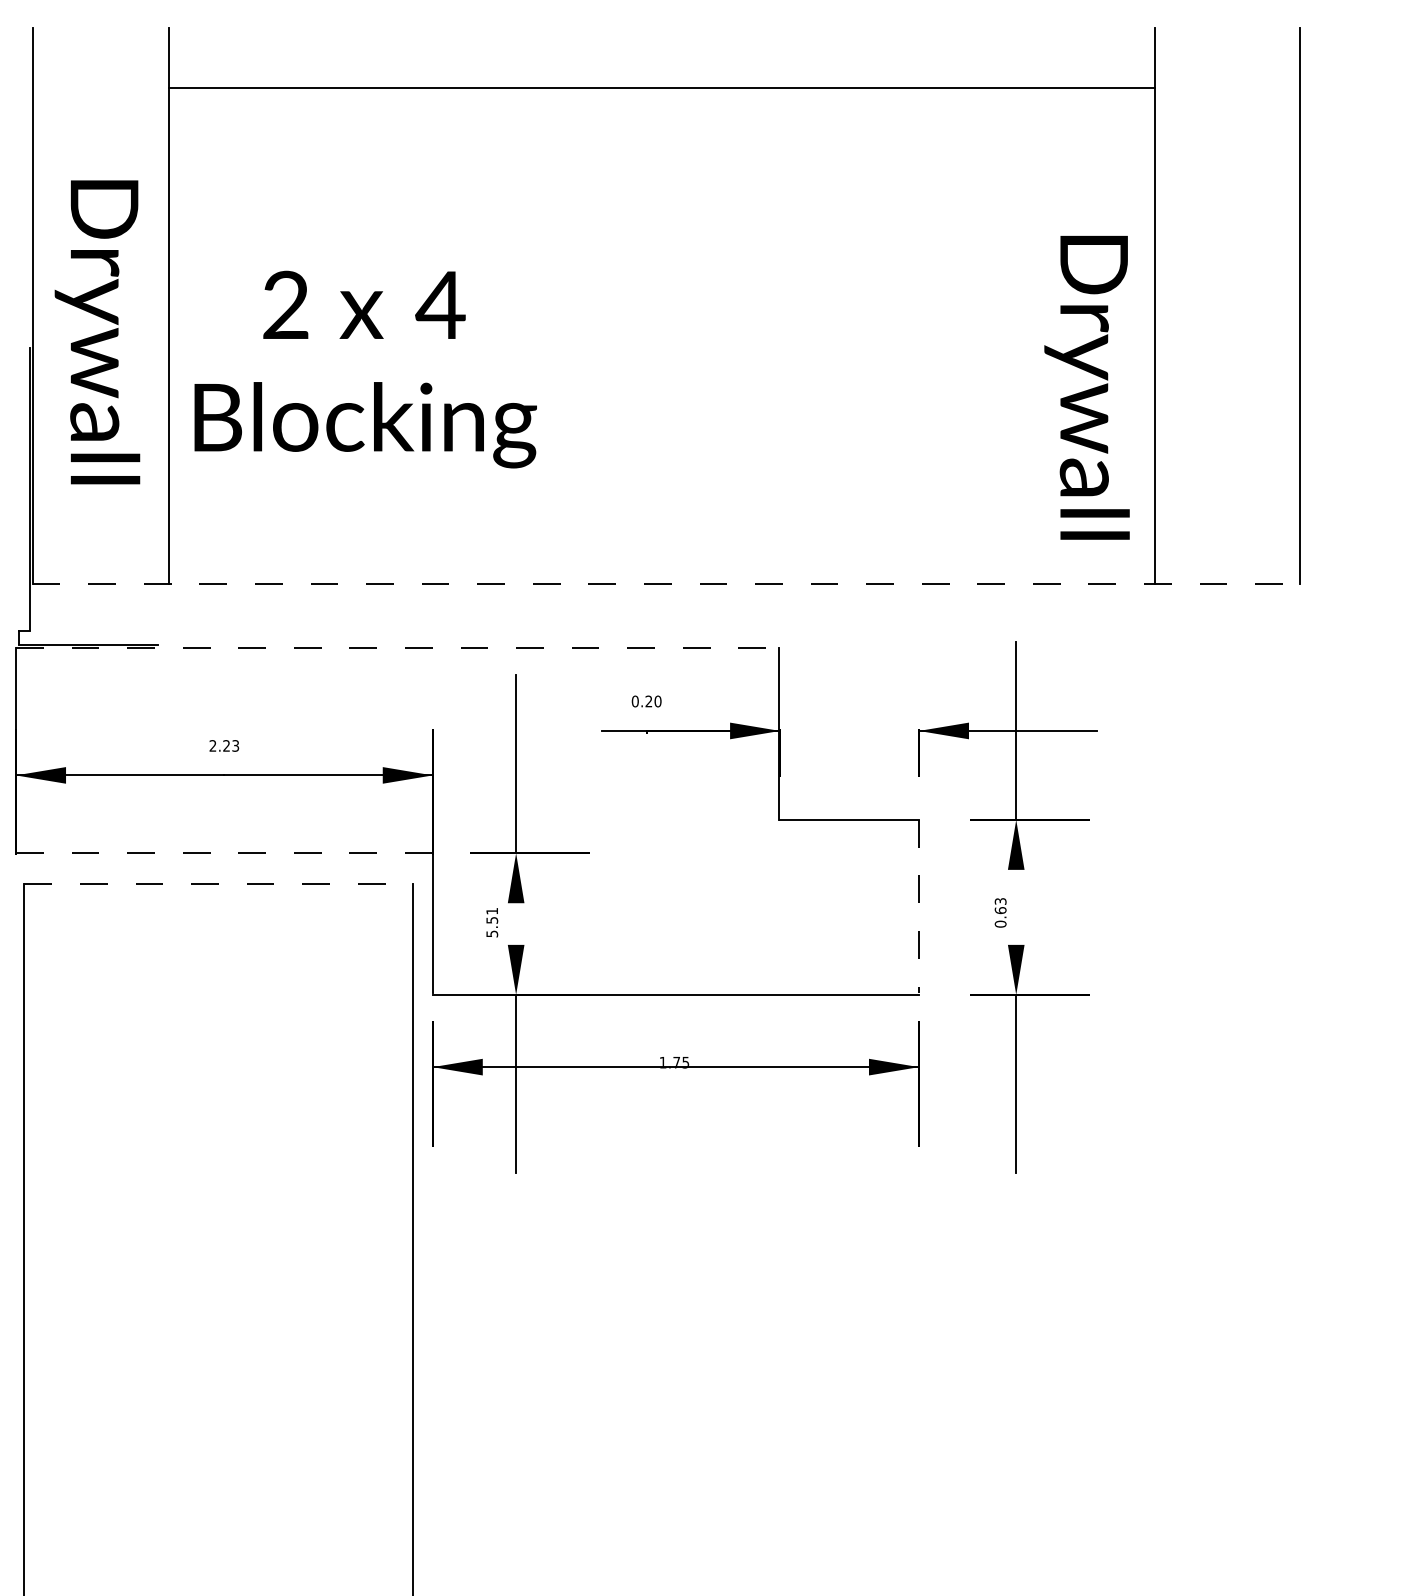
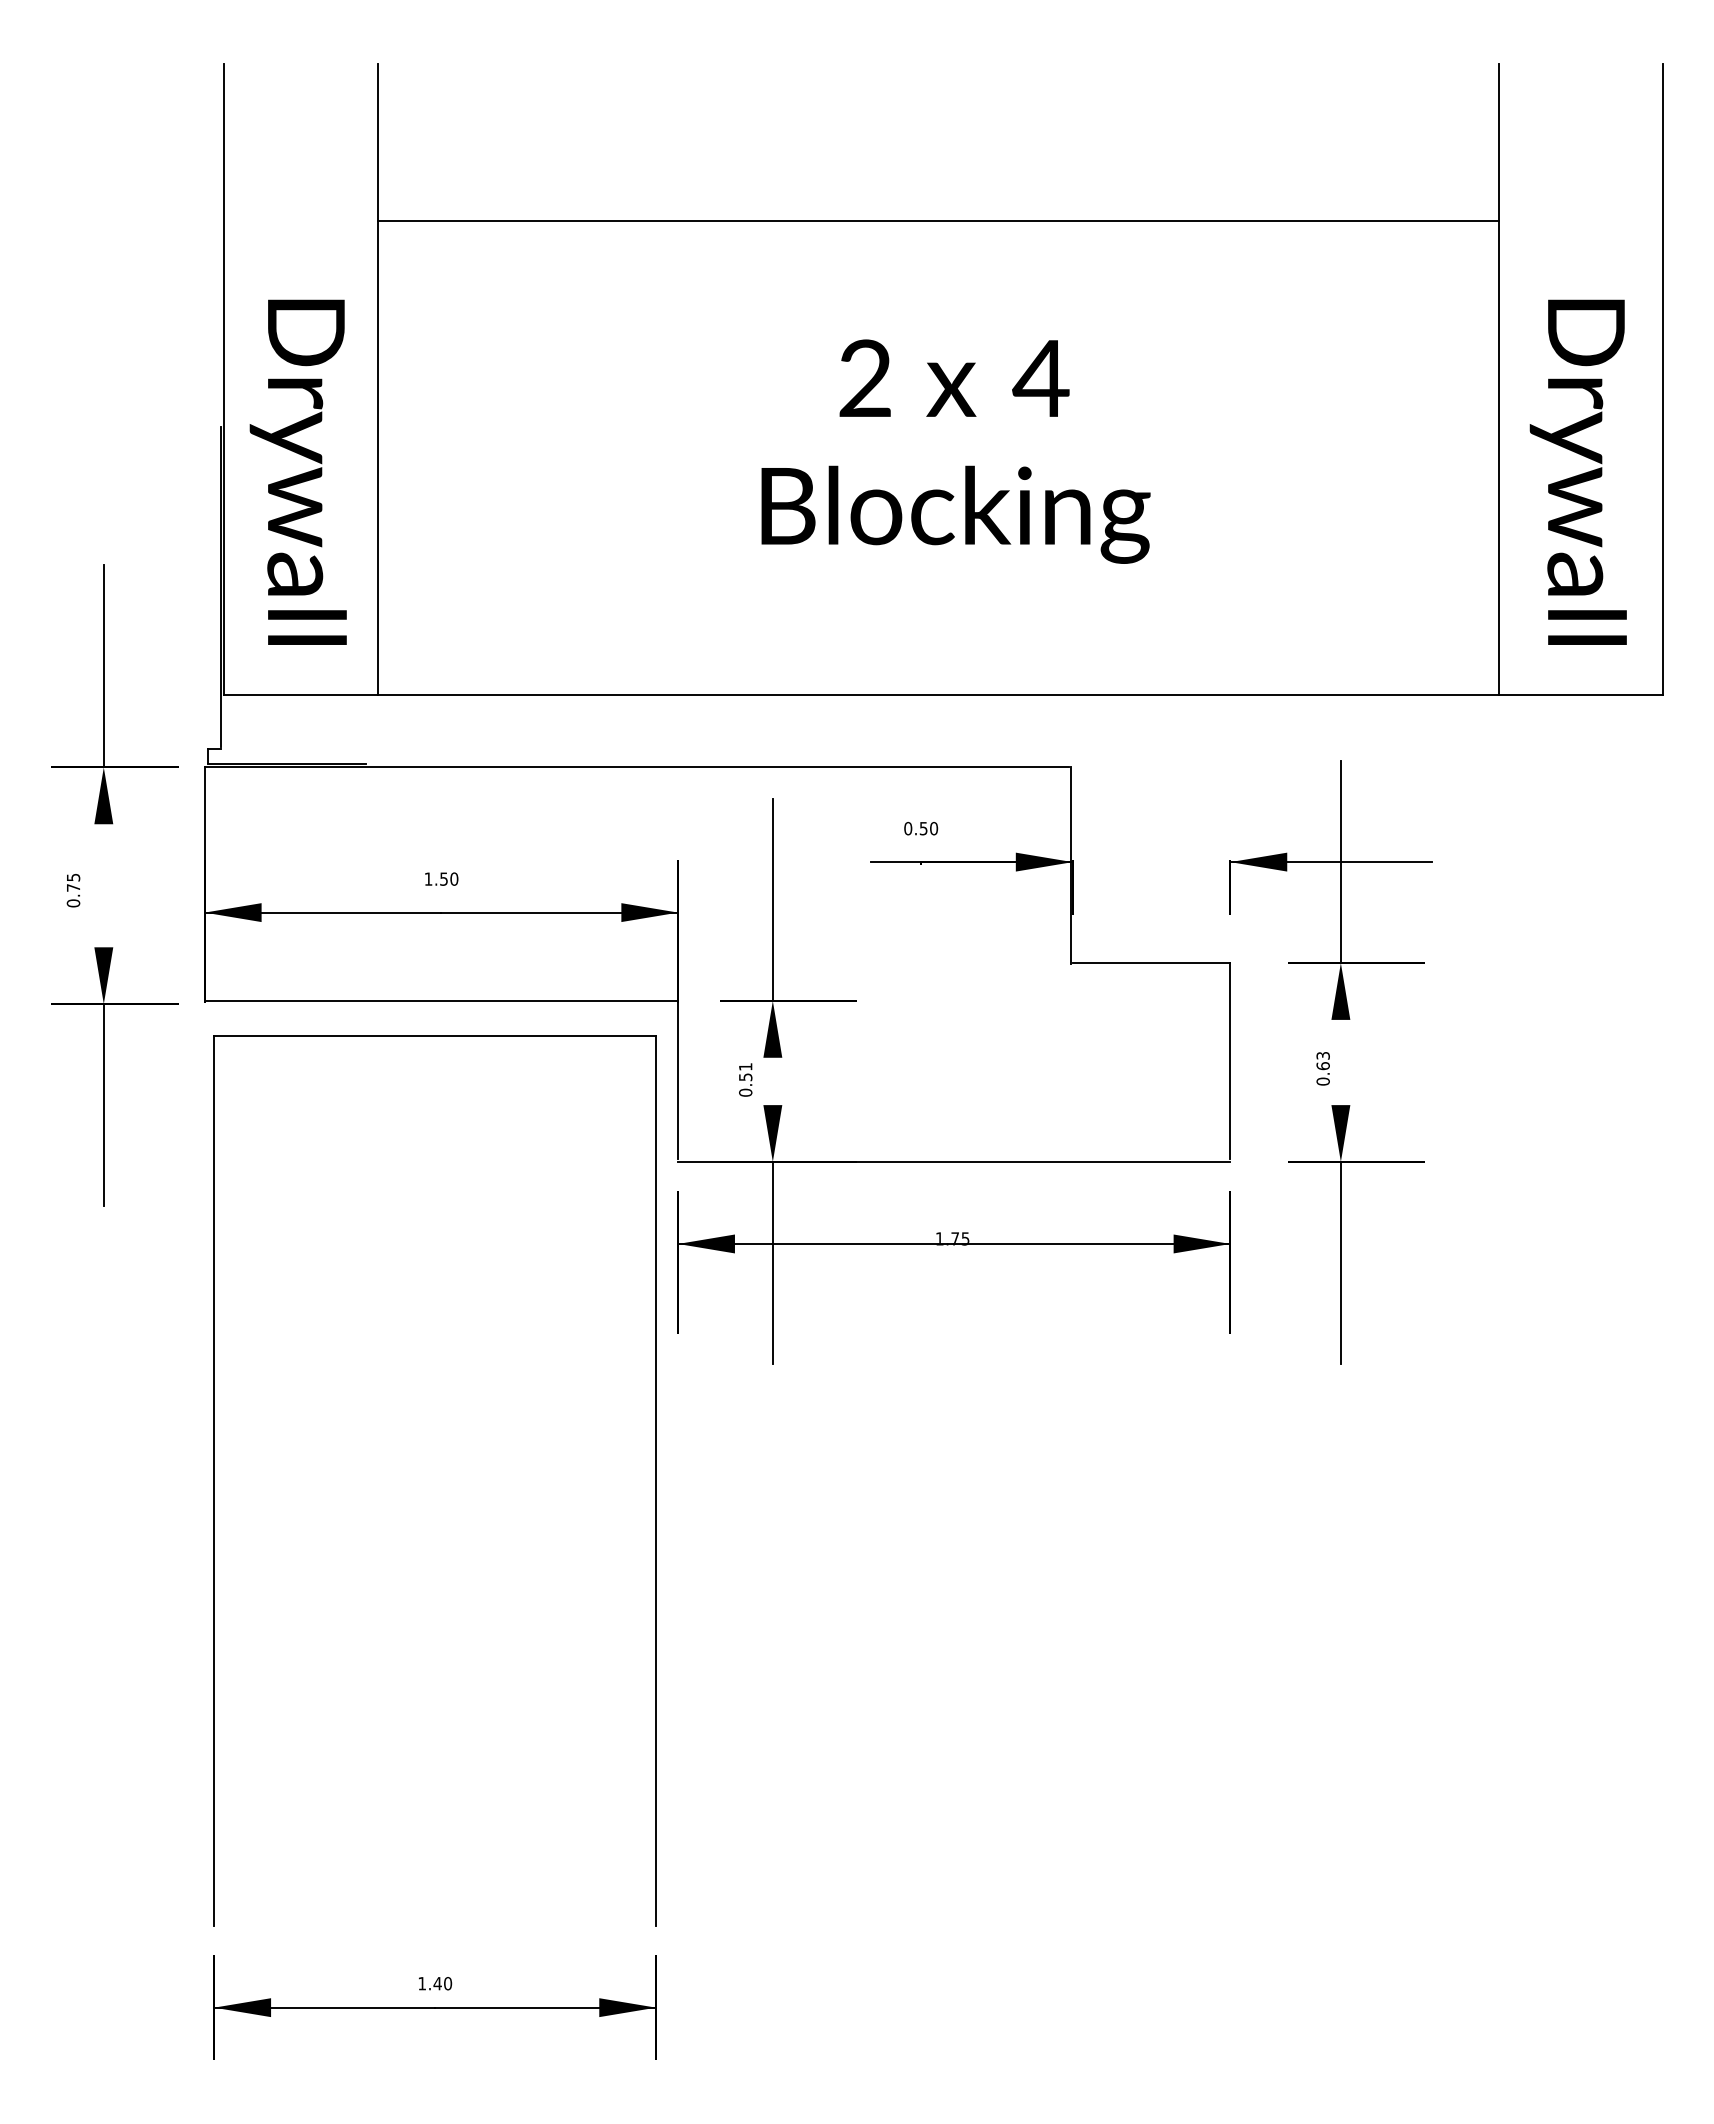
line: (661, 87) -> (938, 221), moved
text: (96, 331) -> (297, 471), moved
text: (365, 369) -> (955, 451), moved
text: (1086, 387) -> (1577, 471), moved
line: (666, 583) -> (943, 694), dashed -> solid
line: (396, 647) -> (637, 767), dashed -> solid
text: (648, 701) -> (923, 828), 0.20 -> 0.50
text: (224, 745) -> (441, 878), 2.23 -> 1.50
line: (224, 852) -> (441, 1000), dashed -> solid
line: (219, 883) -> (435, 1035), dashed -> solid
line: (919, 906) -> (1230, 1061), dashed -> solid
text: (492, 933) -> (745, 1092), 5.51 -> 0.51

